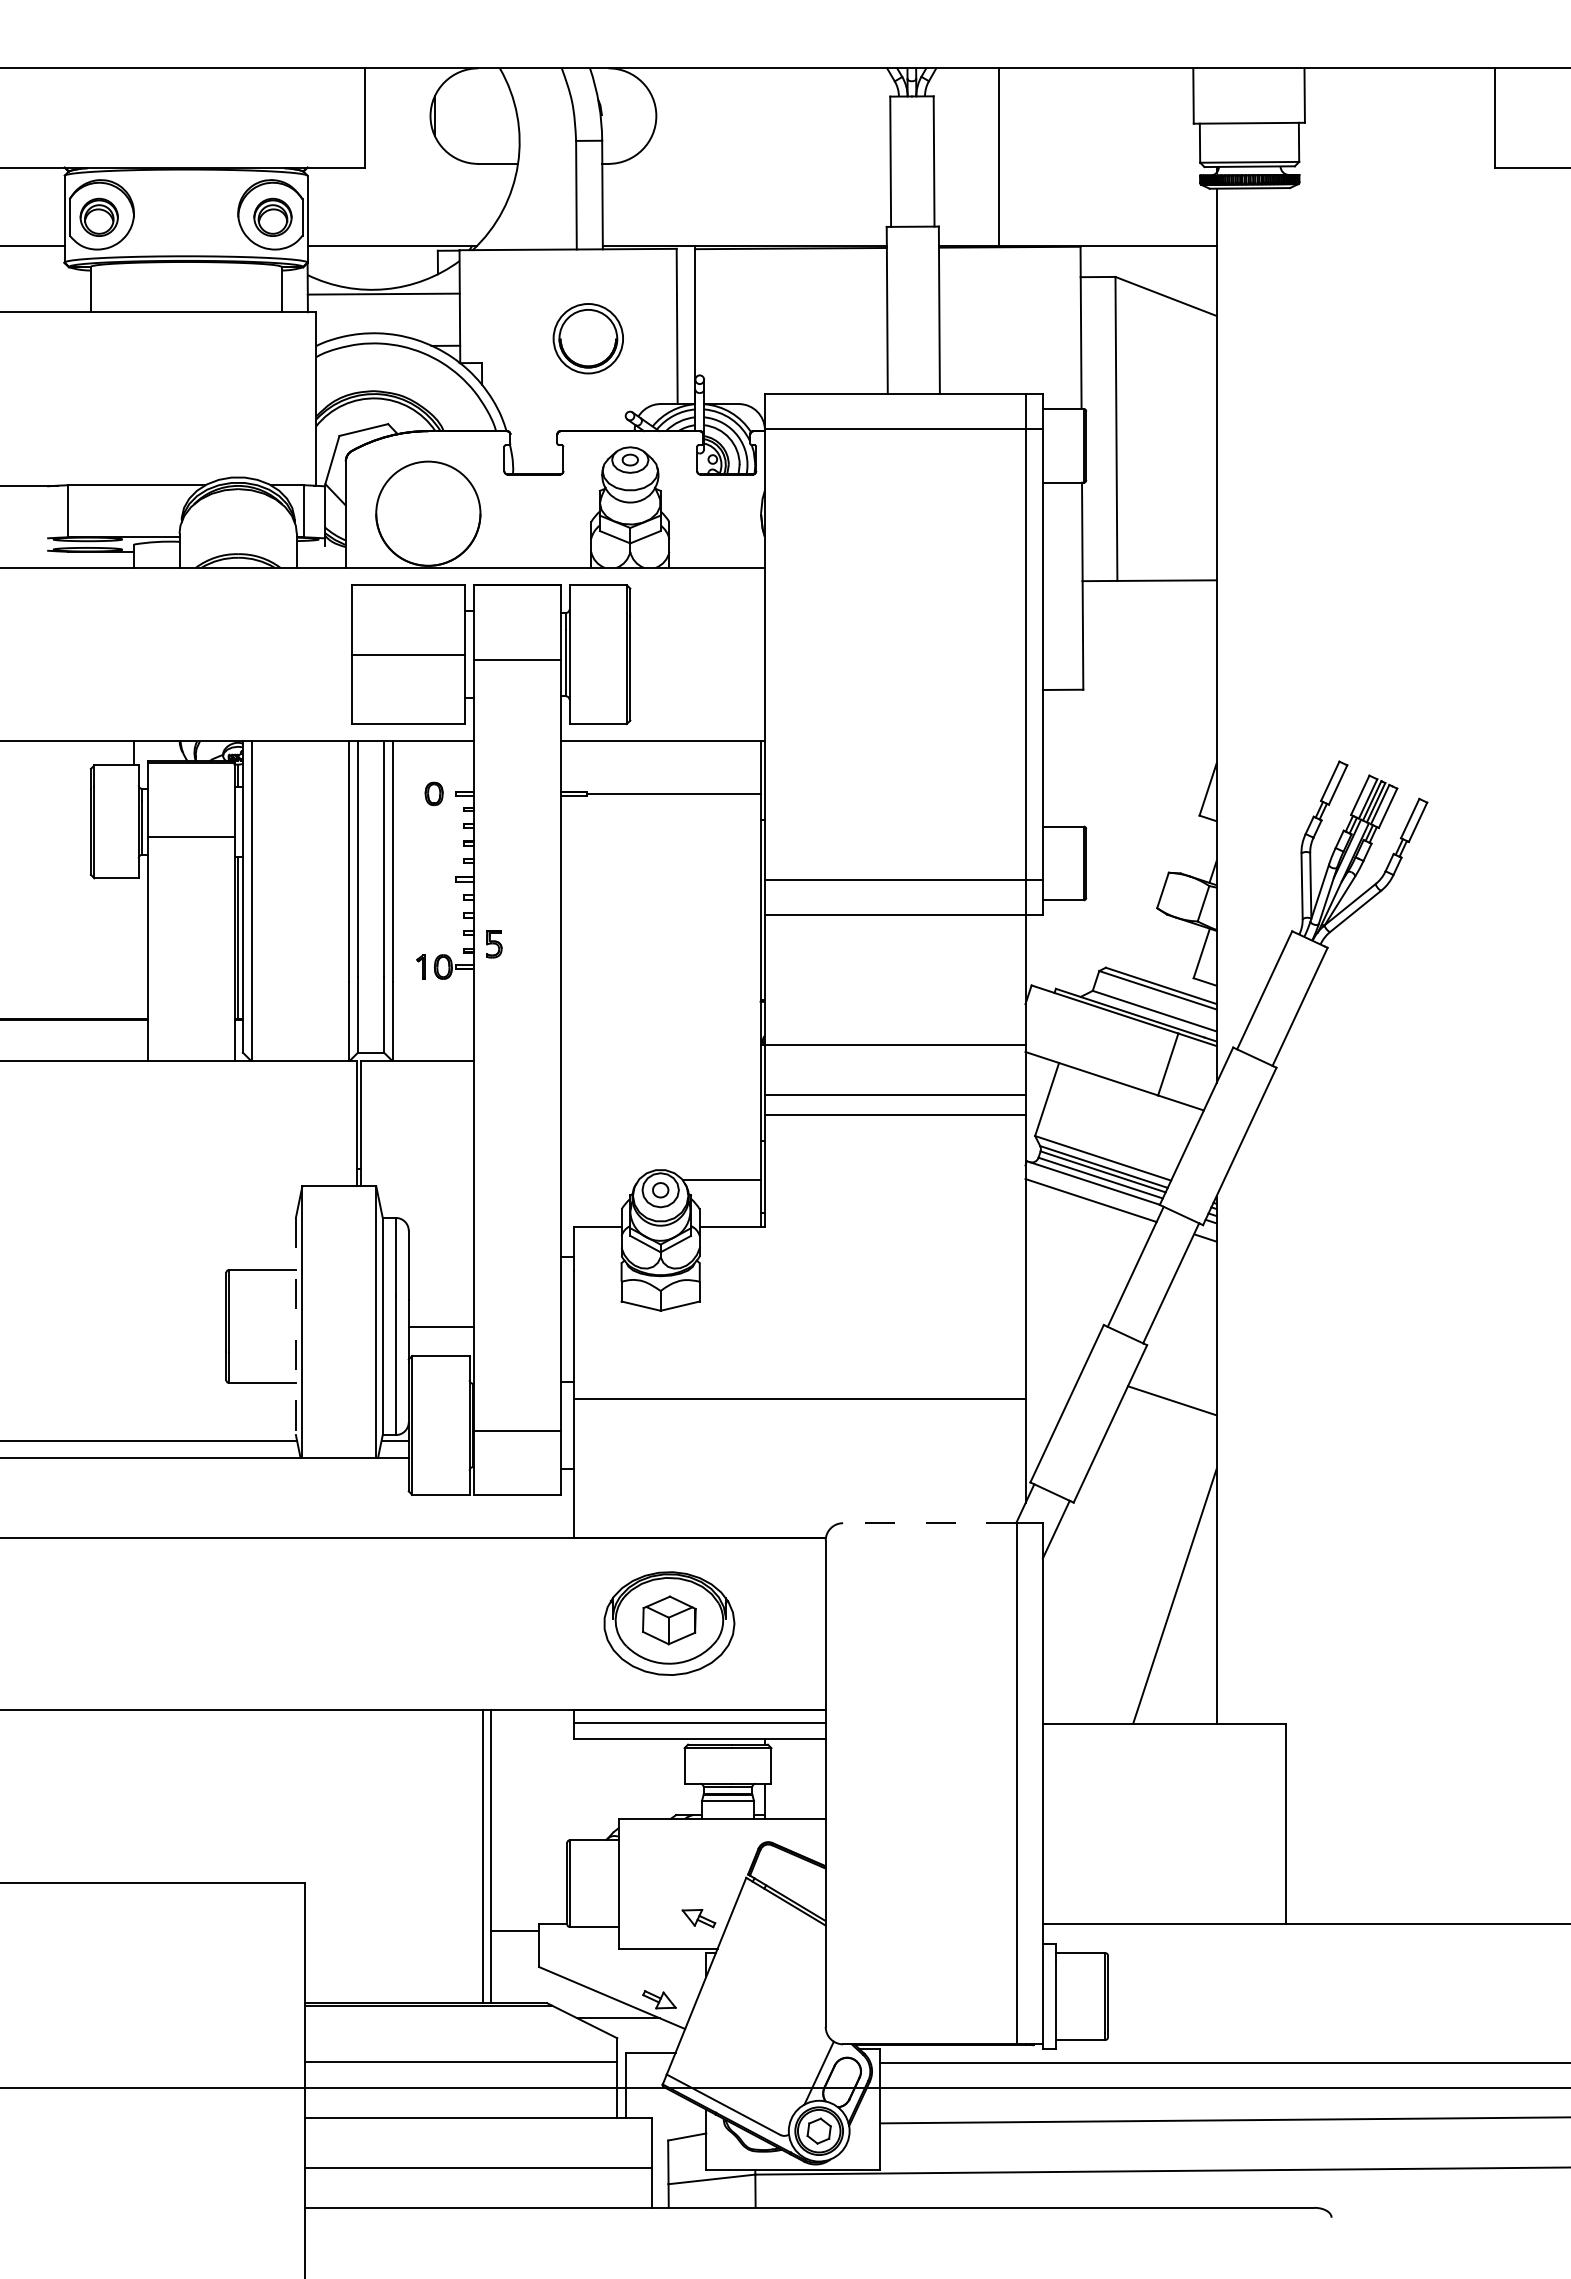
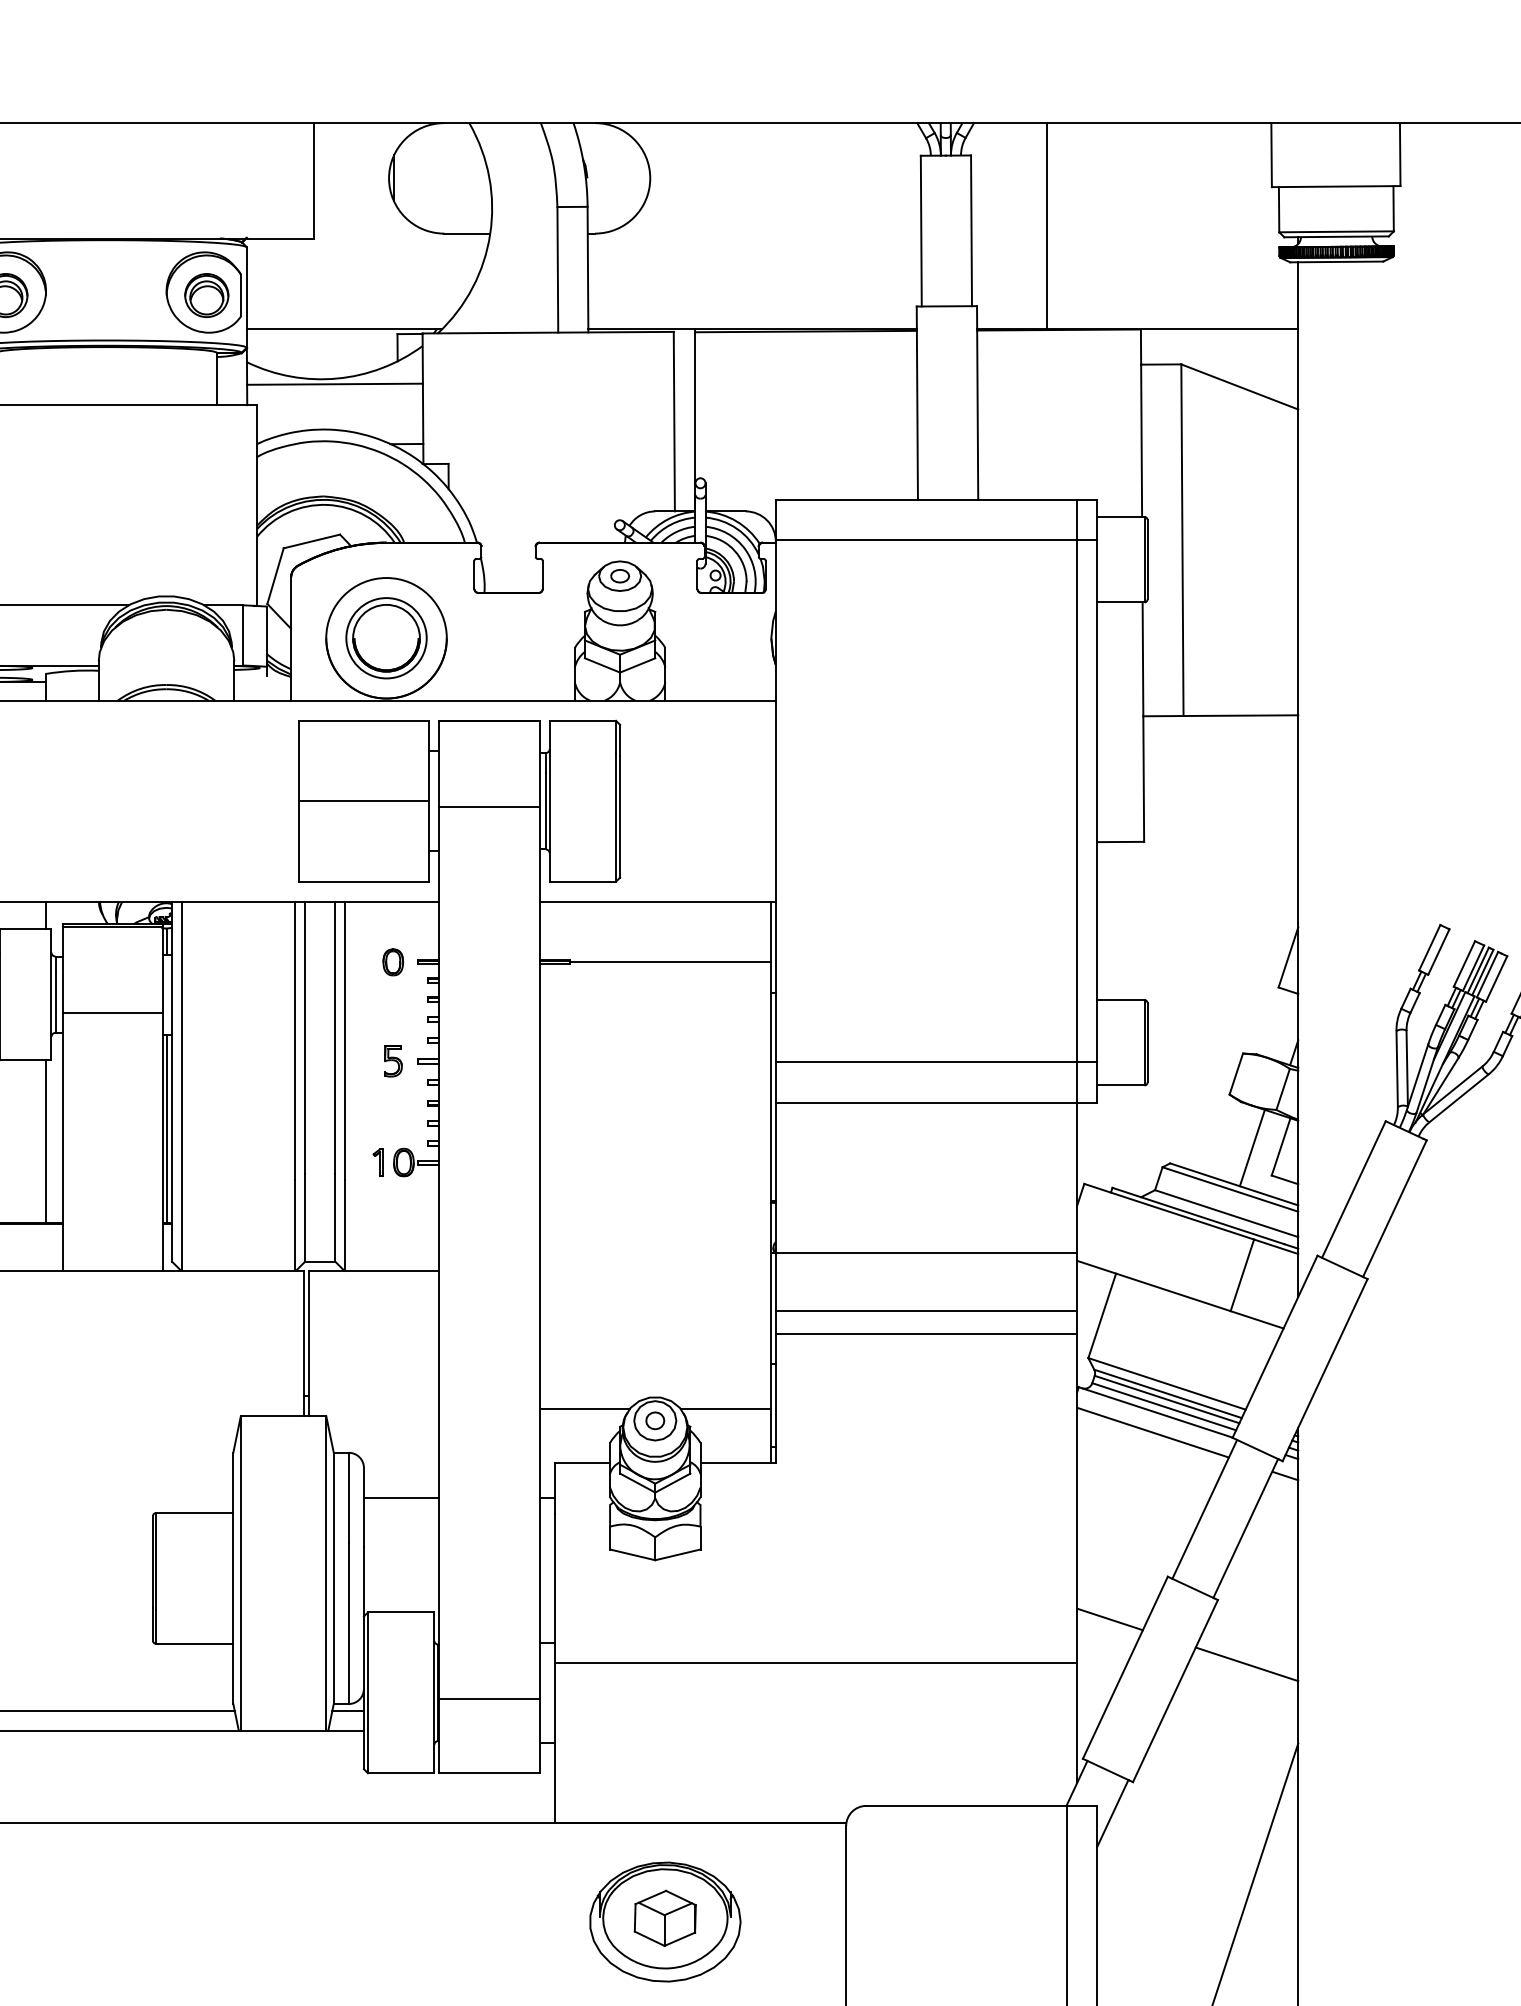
part: (587, 338) -> (385, 638), moved
part: (494, 944) -> (393, 1061), moved
line: (134, 948) -> (46, 1141), added
line: (1176, 954) -> (1251, 1148), added
line: (599, 1180) -> (584, 1409), added
line: (295, 1326) -> (232, 1578), dashed -> solid
line: (440, 1327) -> (400, 1498), moved
line: (1053, 1361) -> (1109, 1618), added
line: (929, 1523) -> (966, 1806), dashed -> solid

